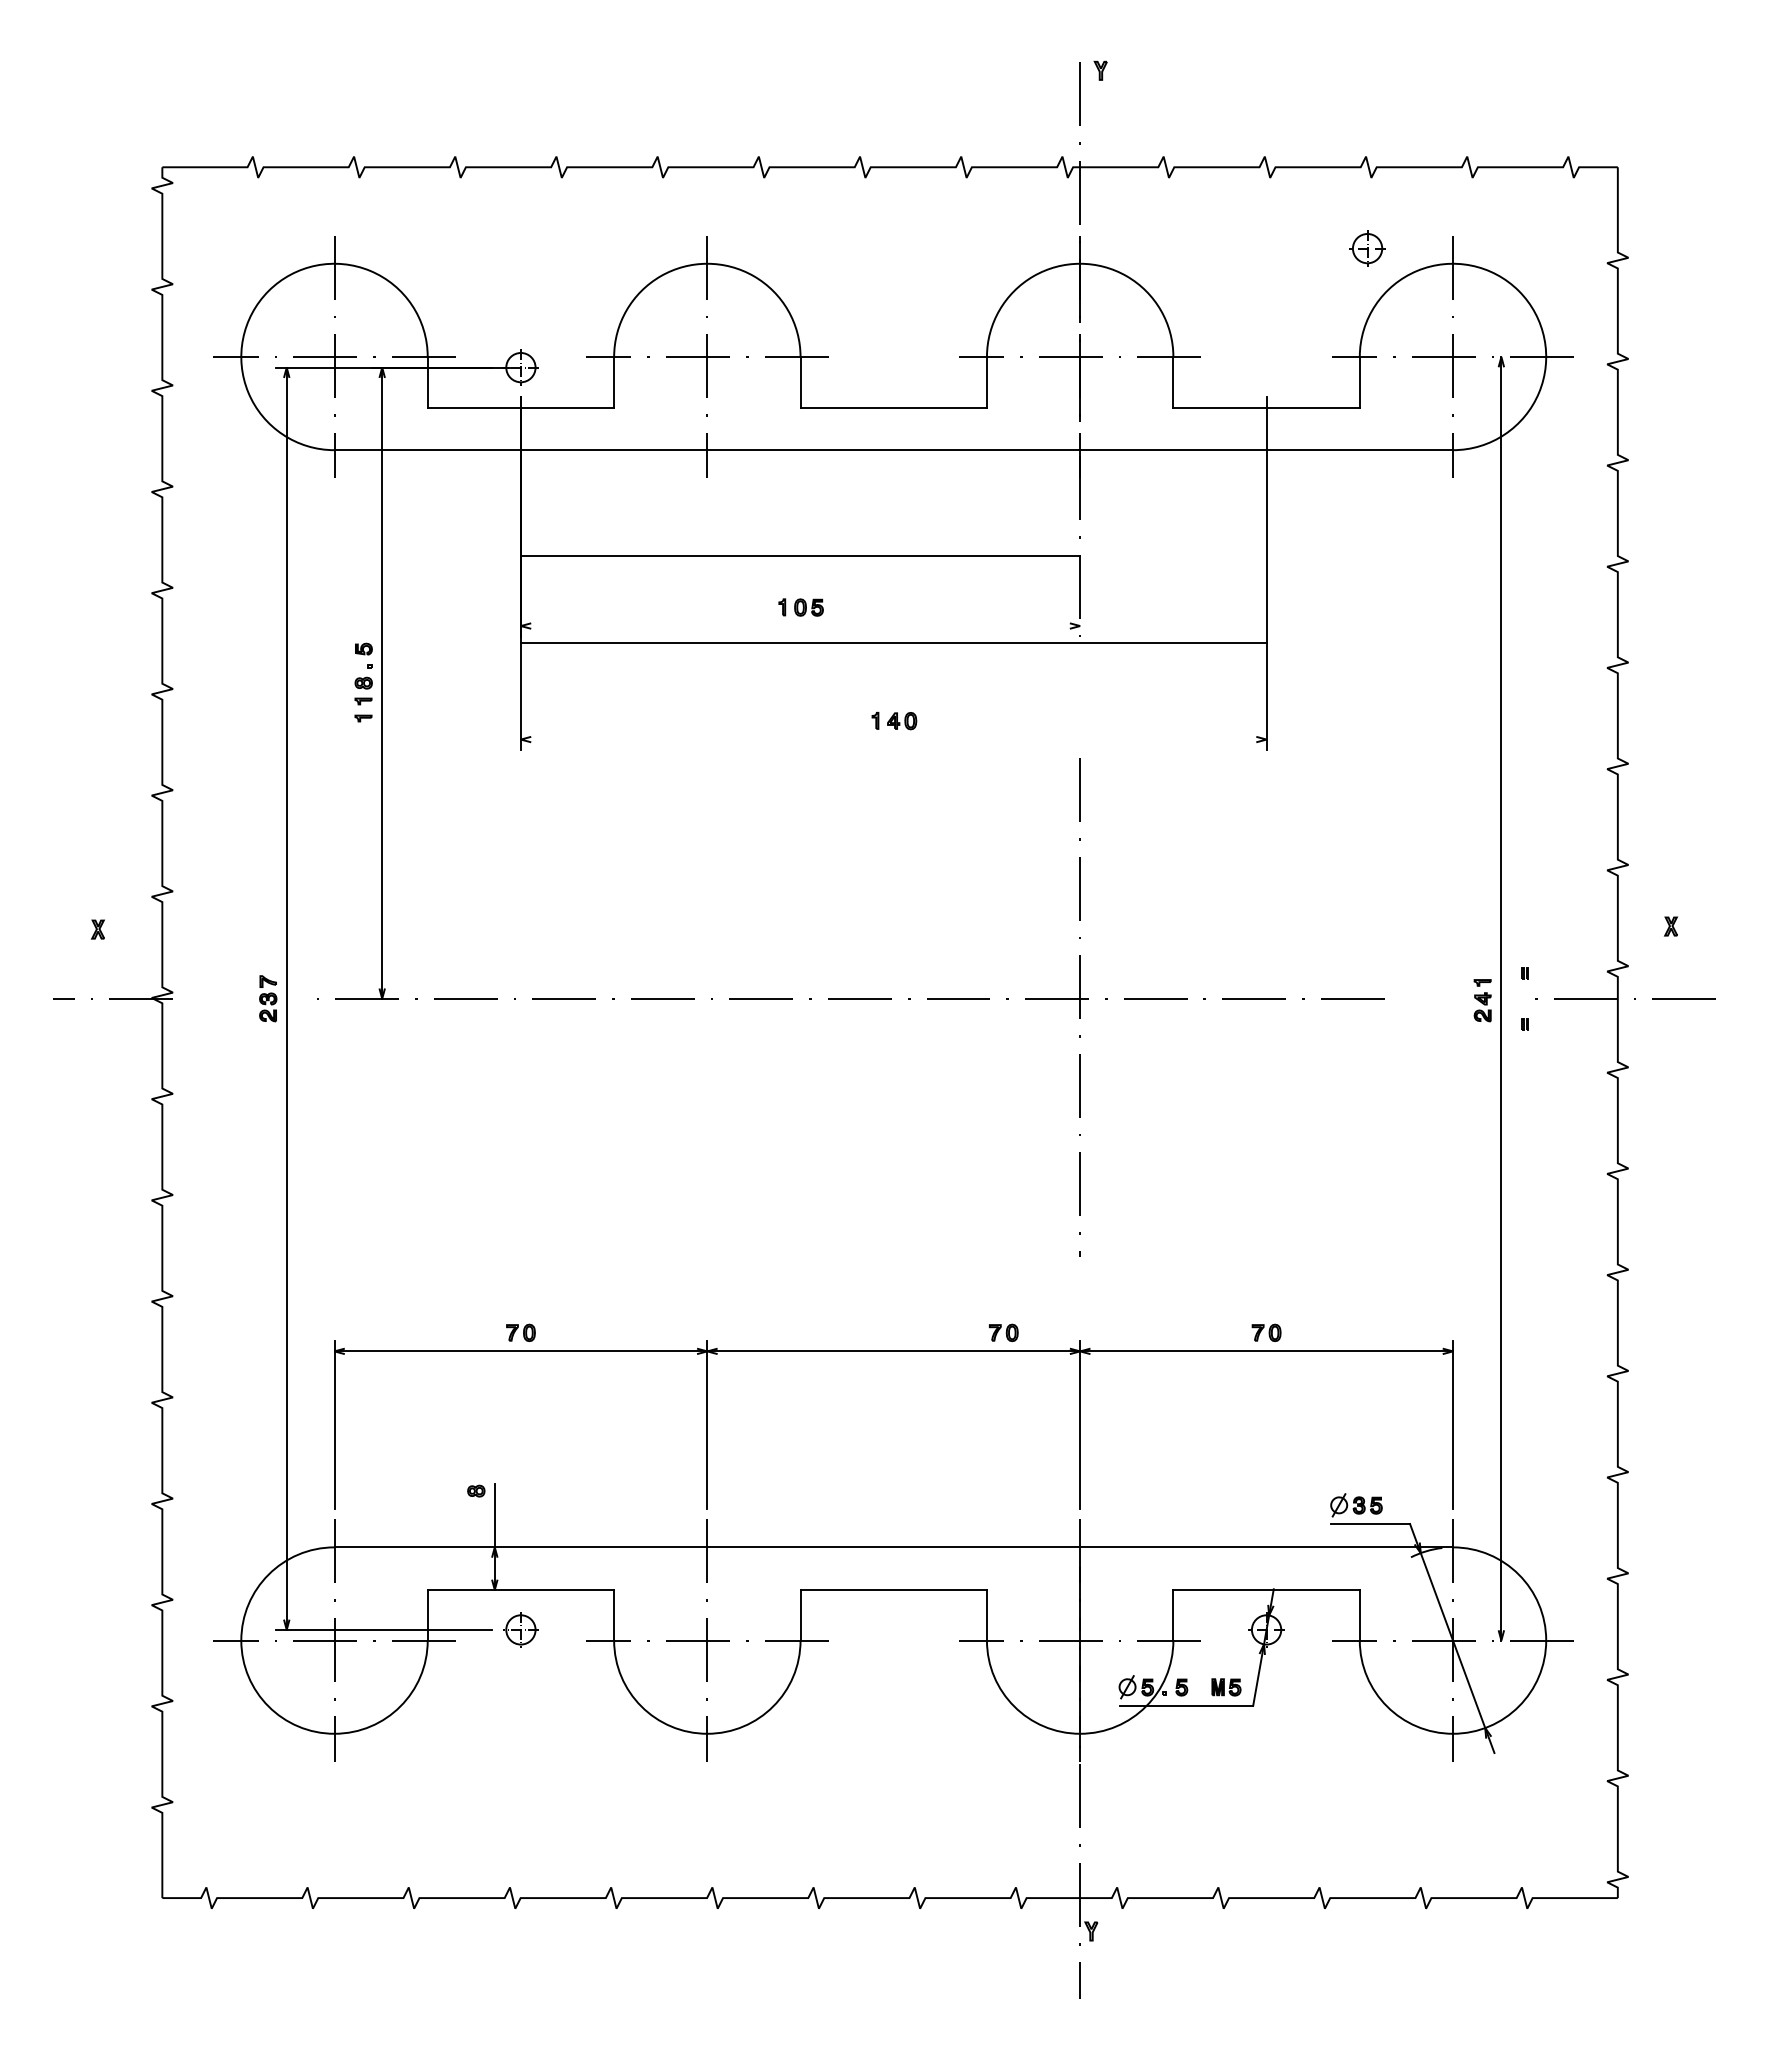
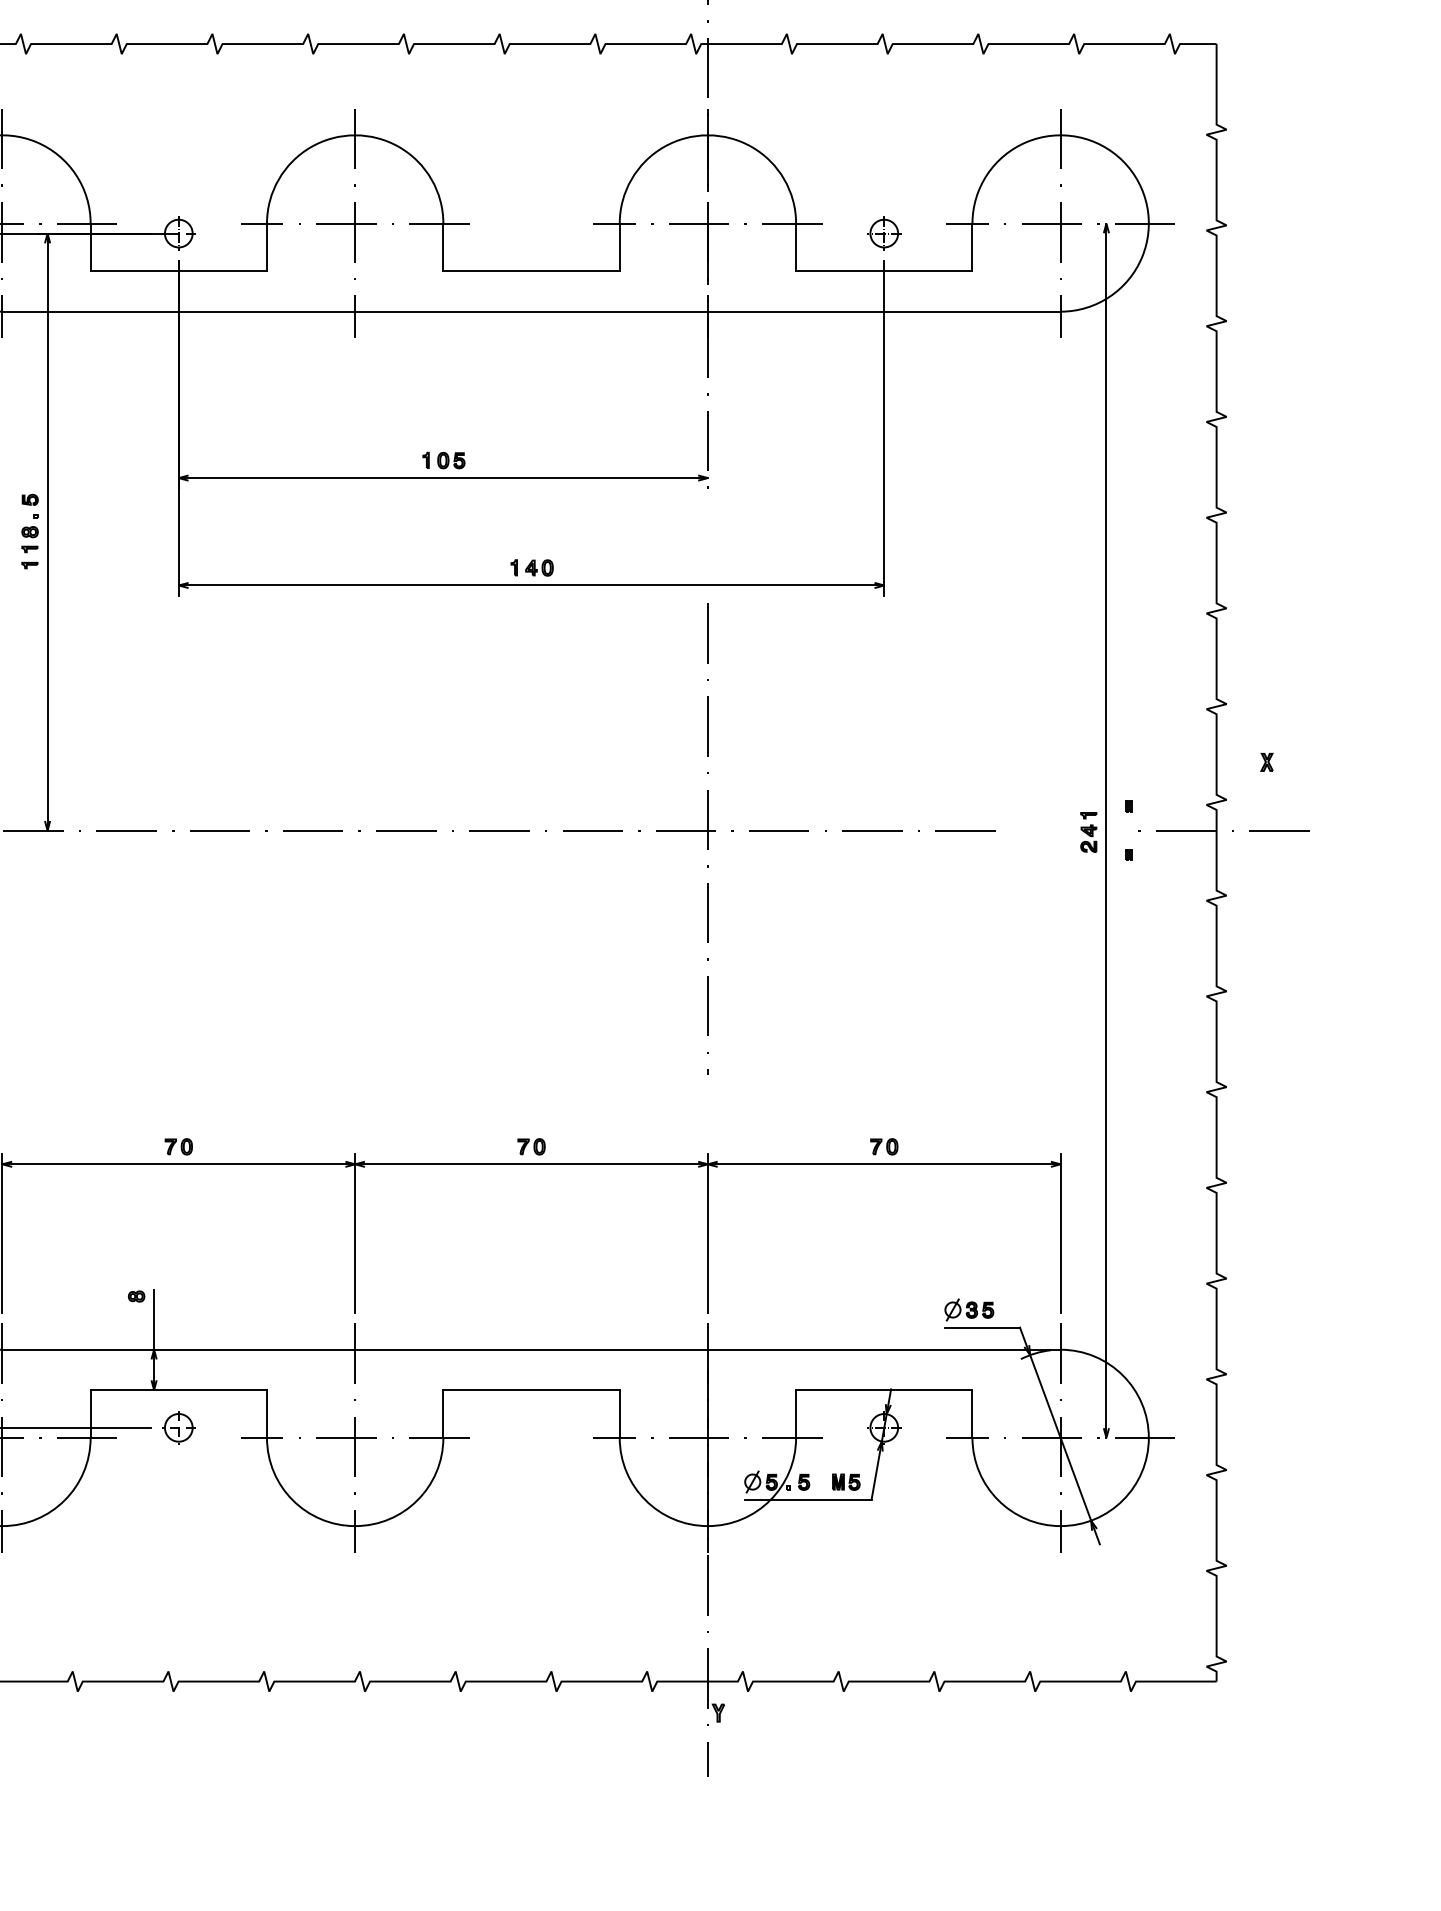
part: (1367, 248) -> (884, 233), moved
line: (800, 556) -> (443, 478), moved
line: (893, 642) -> (531, 585), moved
part: (1003, 1332) -> (531, 1146), moved

